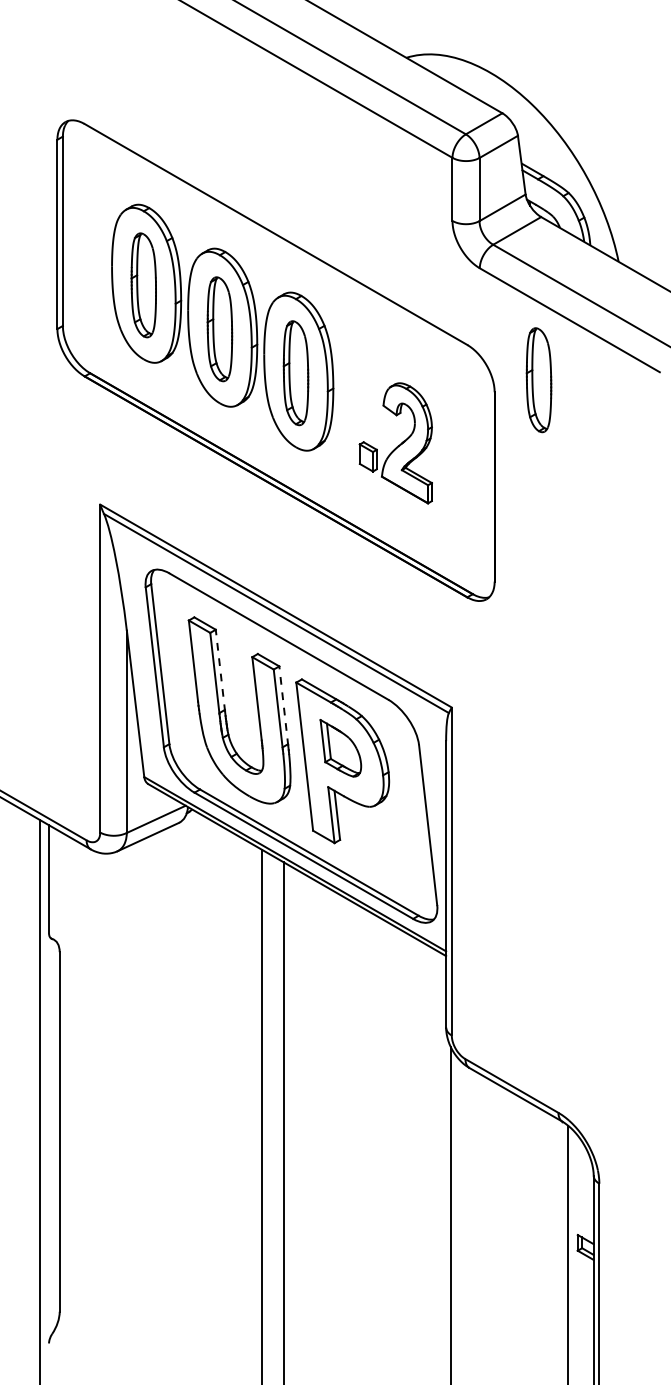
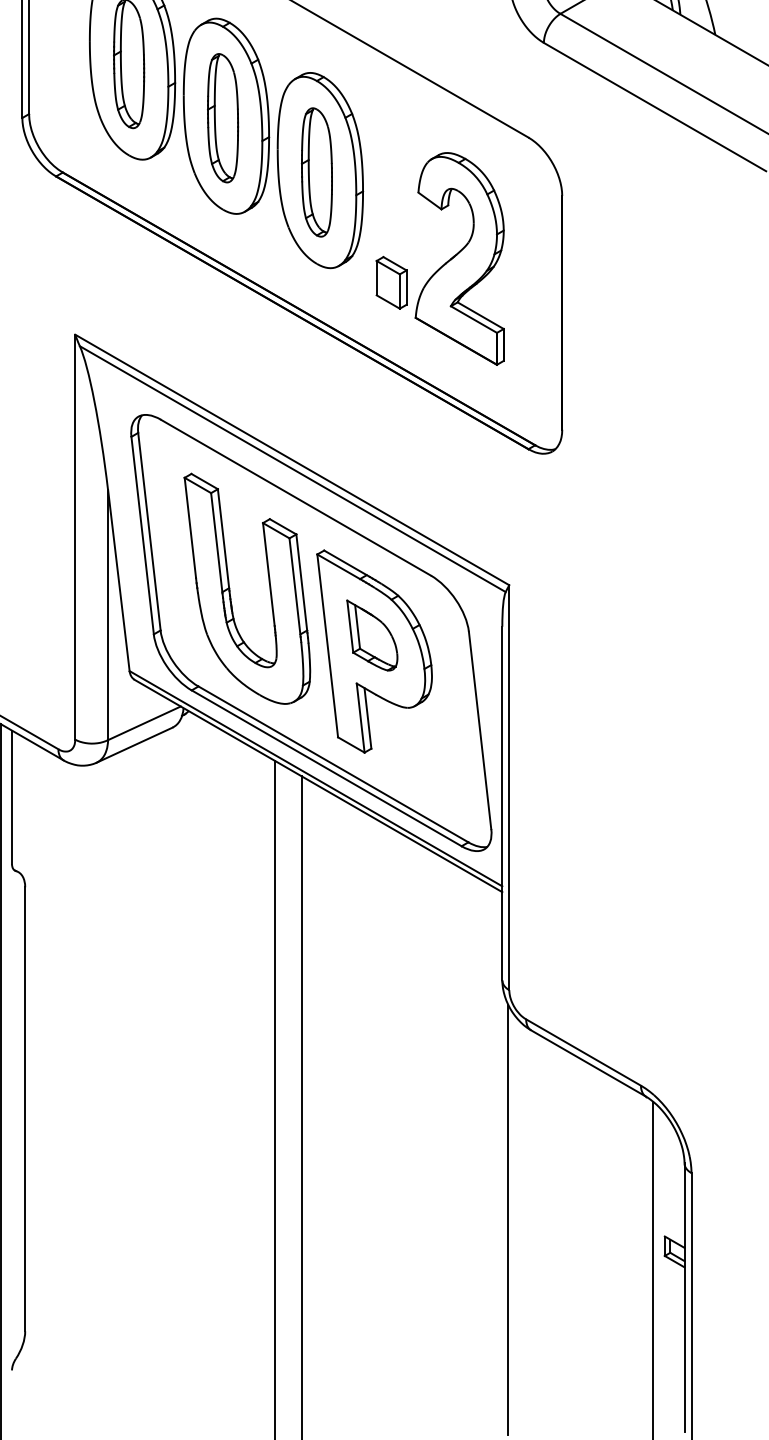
part: (538, 380) -> (616, 181), removed
part: (395, 443) -> (439, 259), size x1.43
line: (220, 670) -> (223, 539), dashed -> solid
line: (283, 705) -> (301, 582), dashed -> solid

